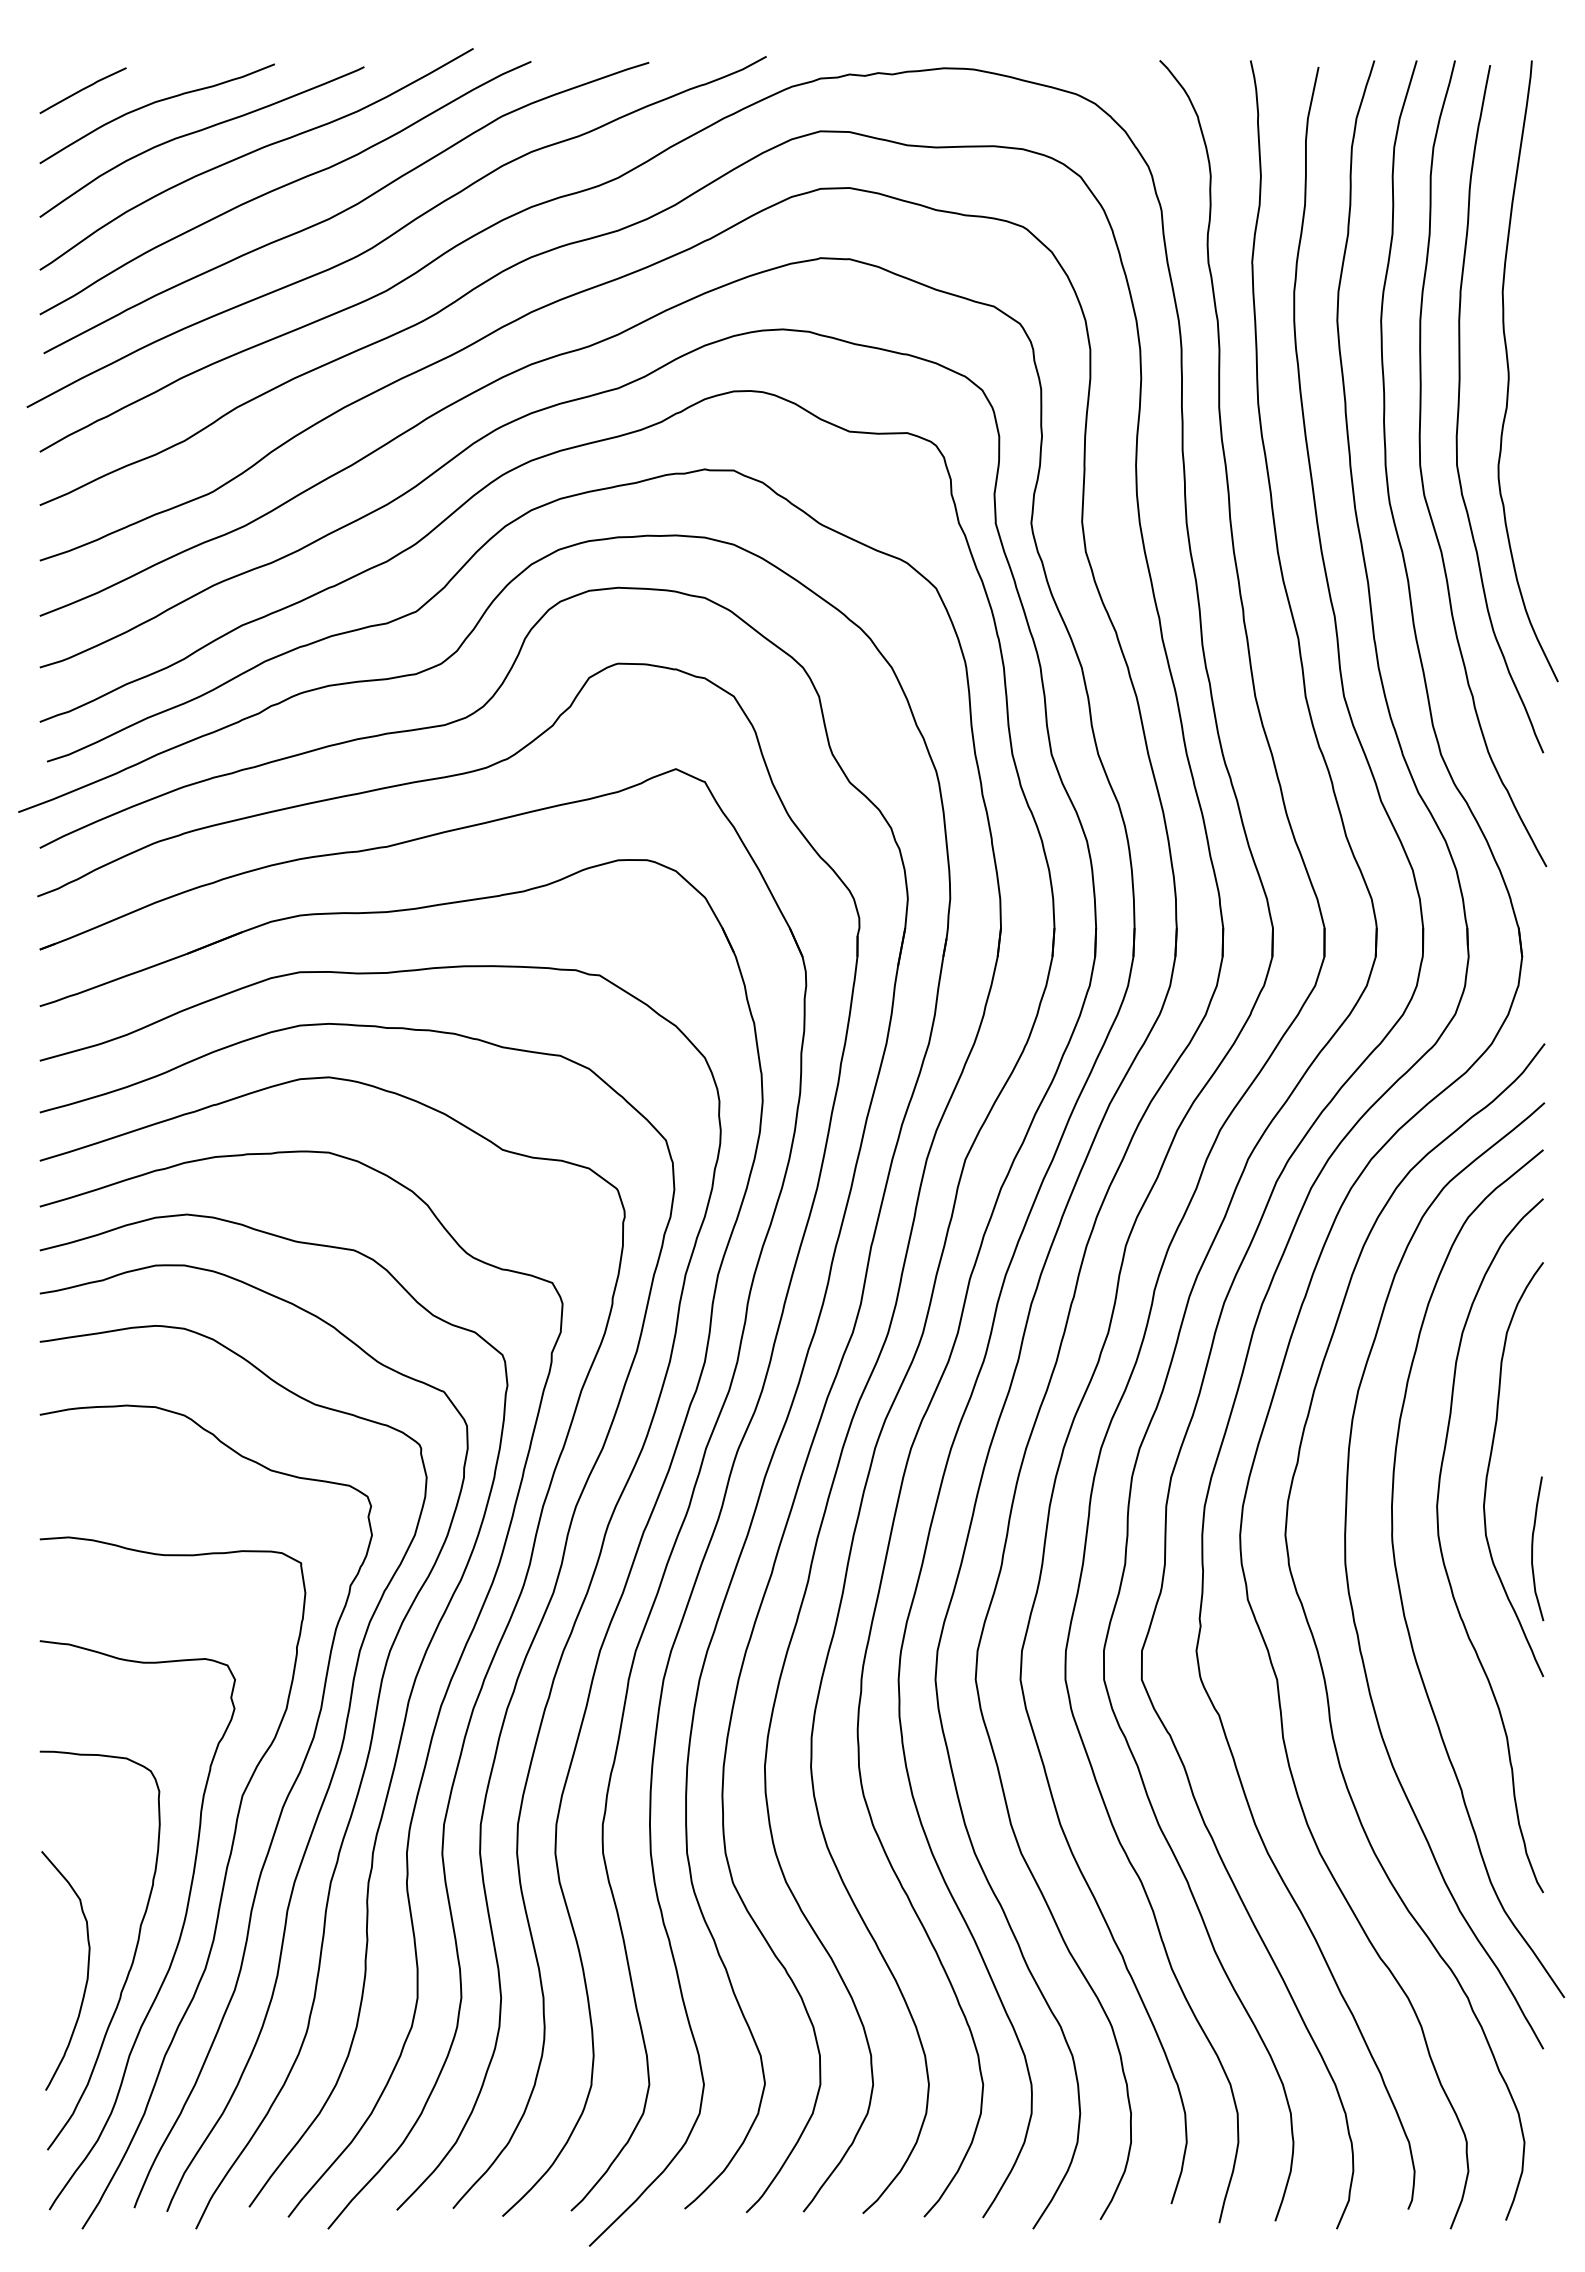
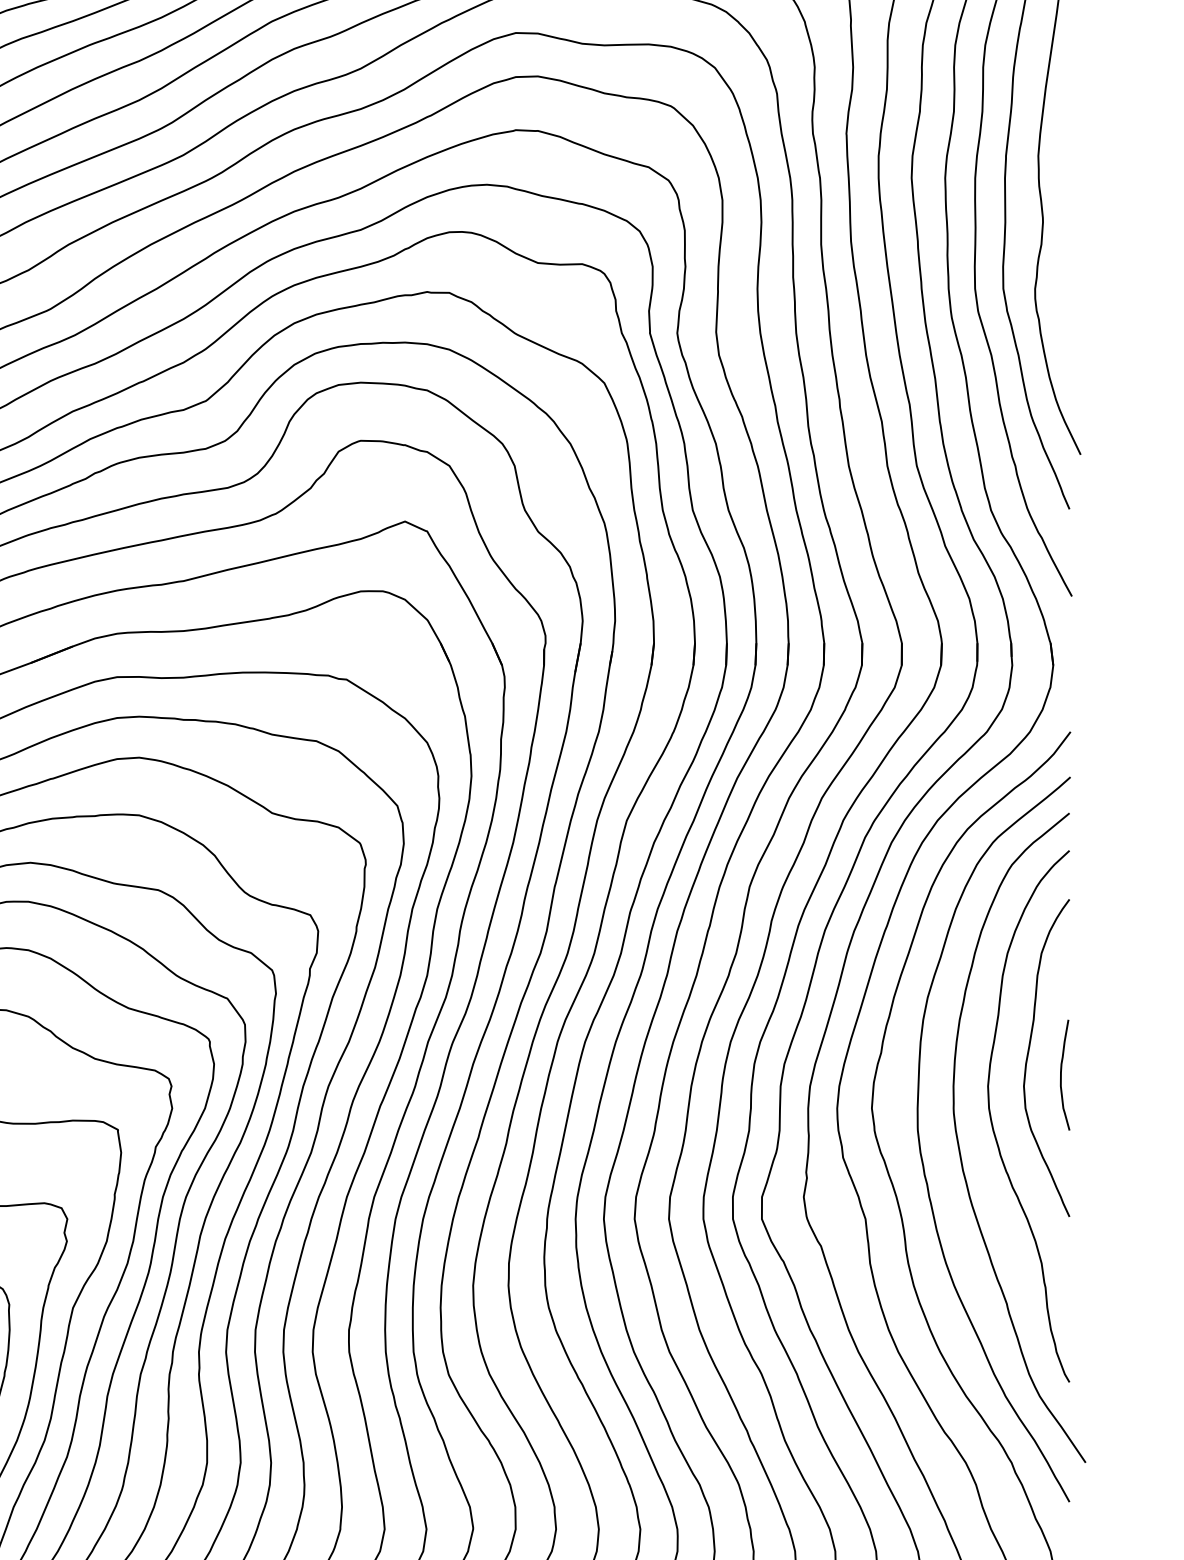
curve: (1533, 1548) -> (1061, 1074), moved

